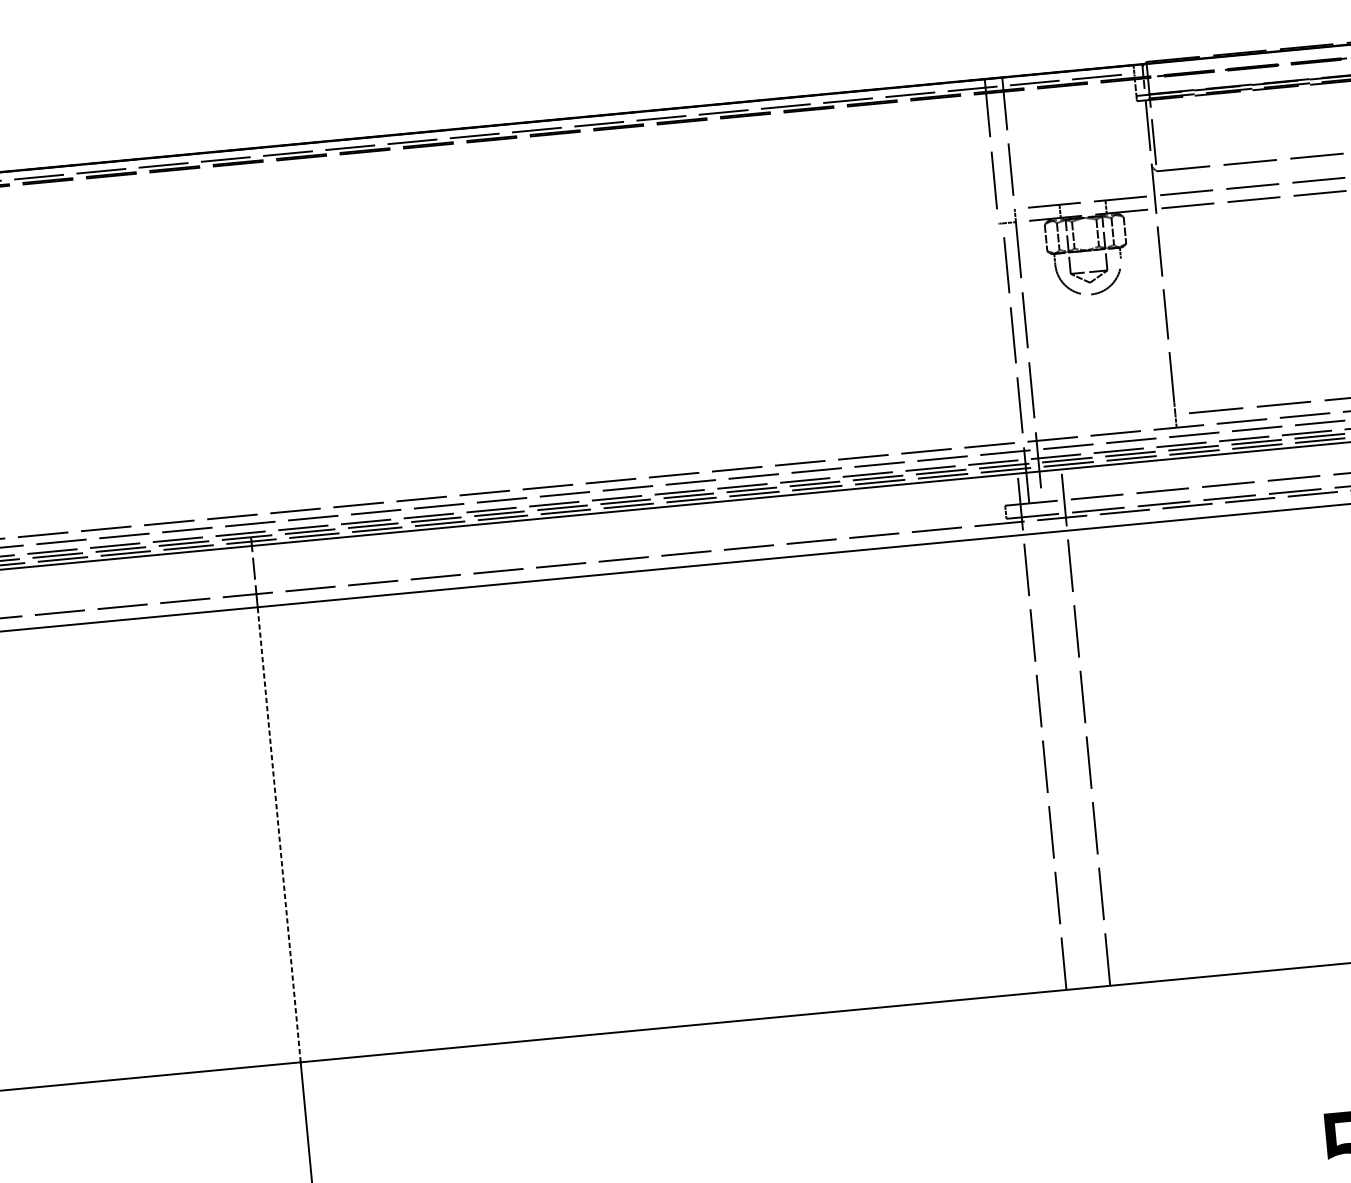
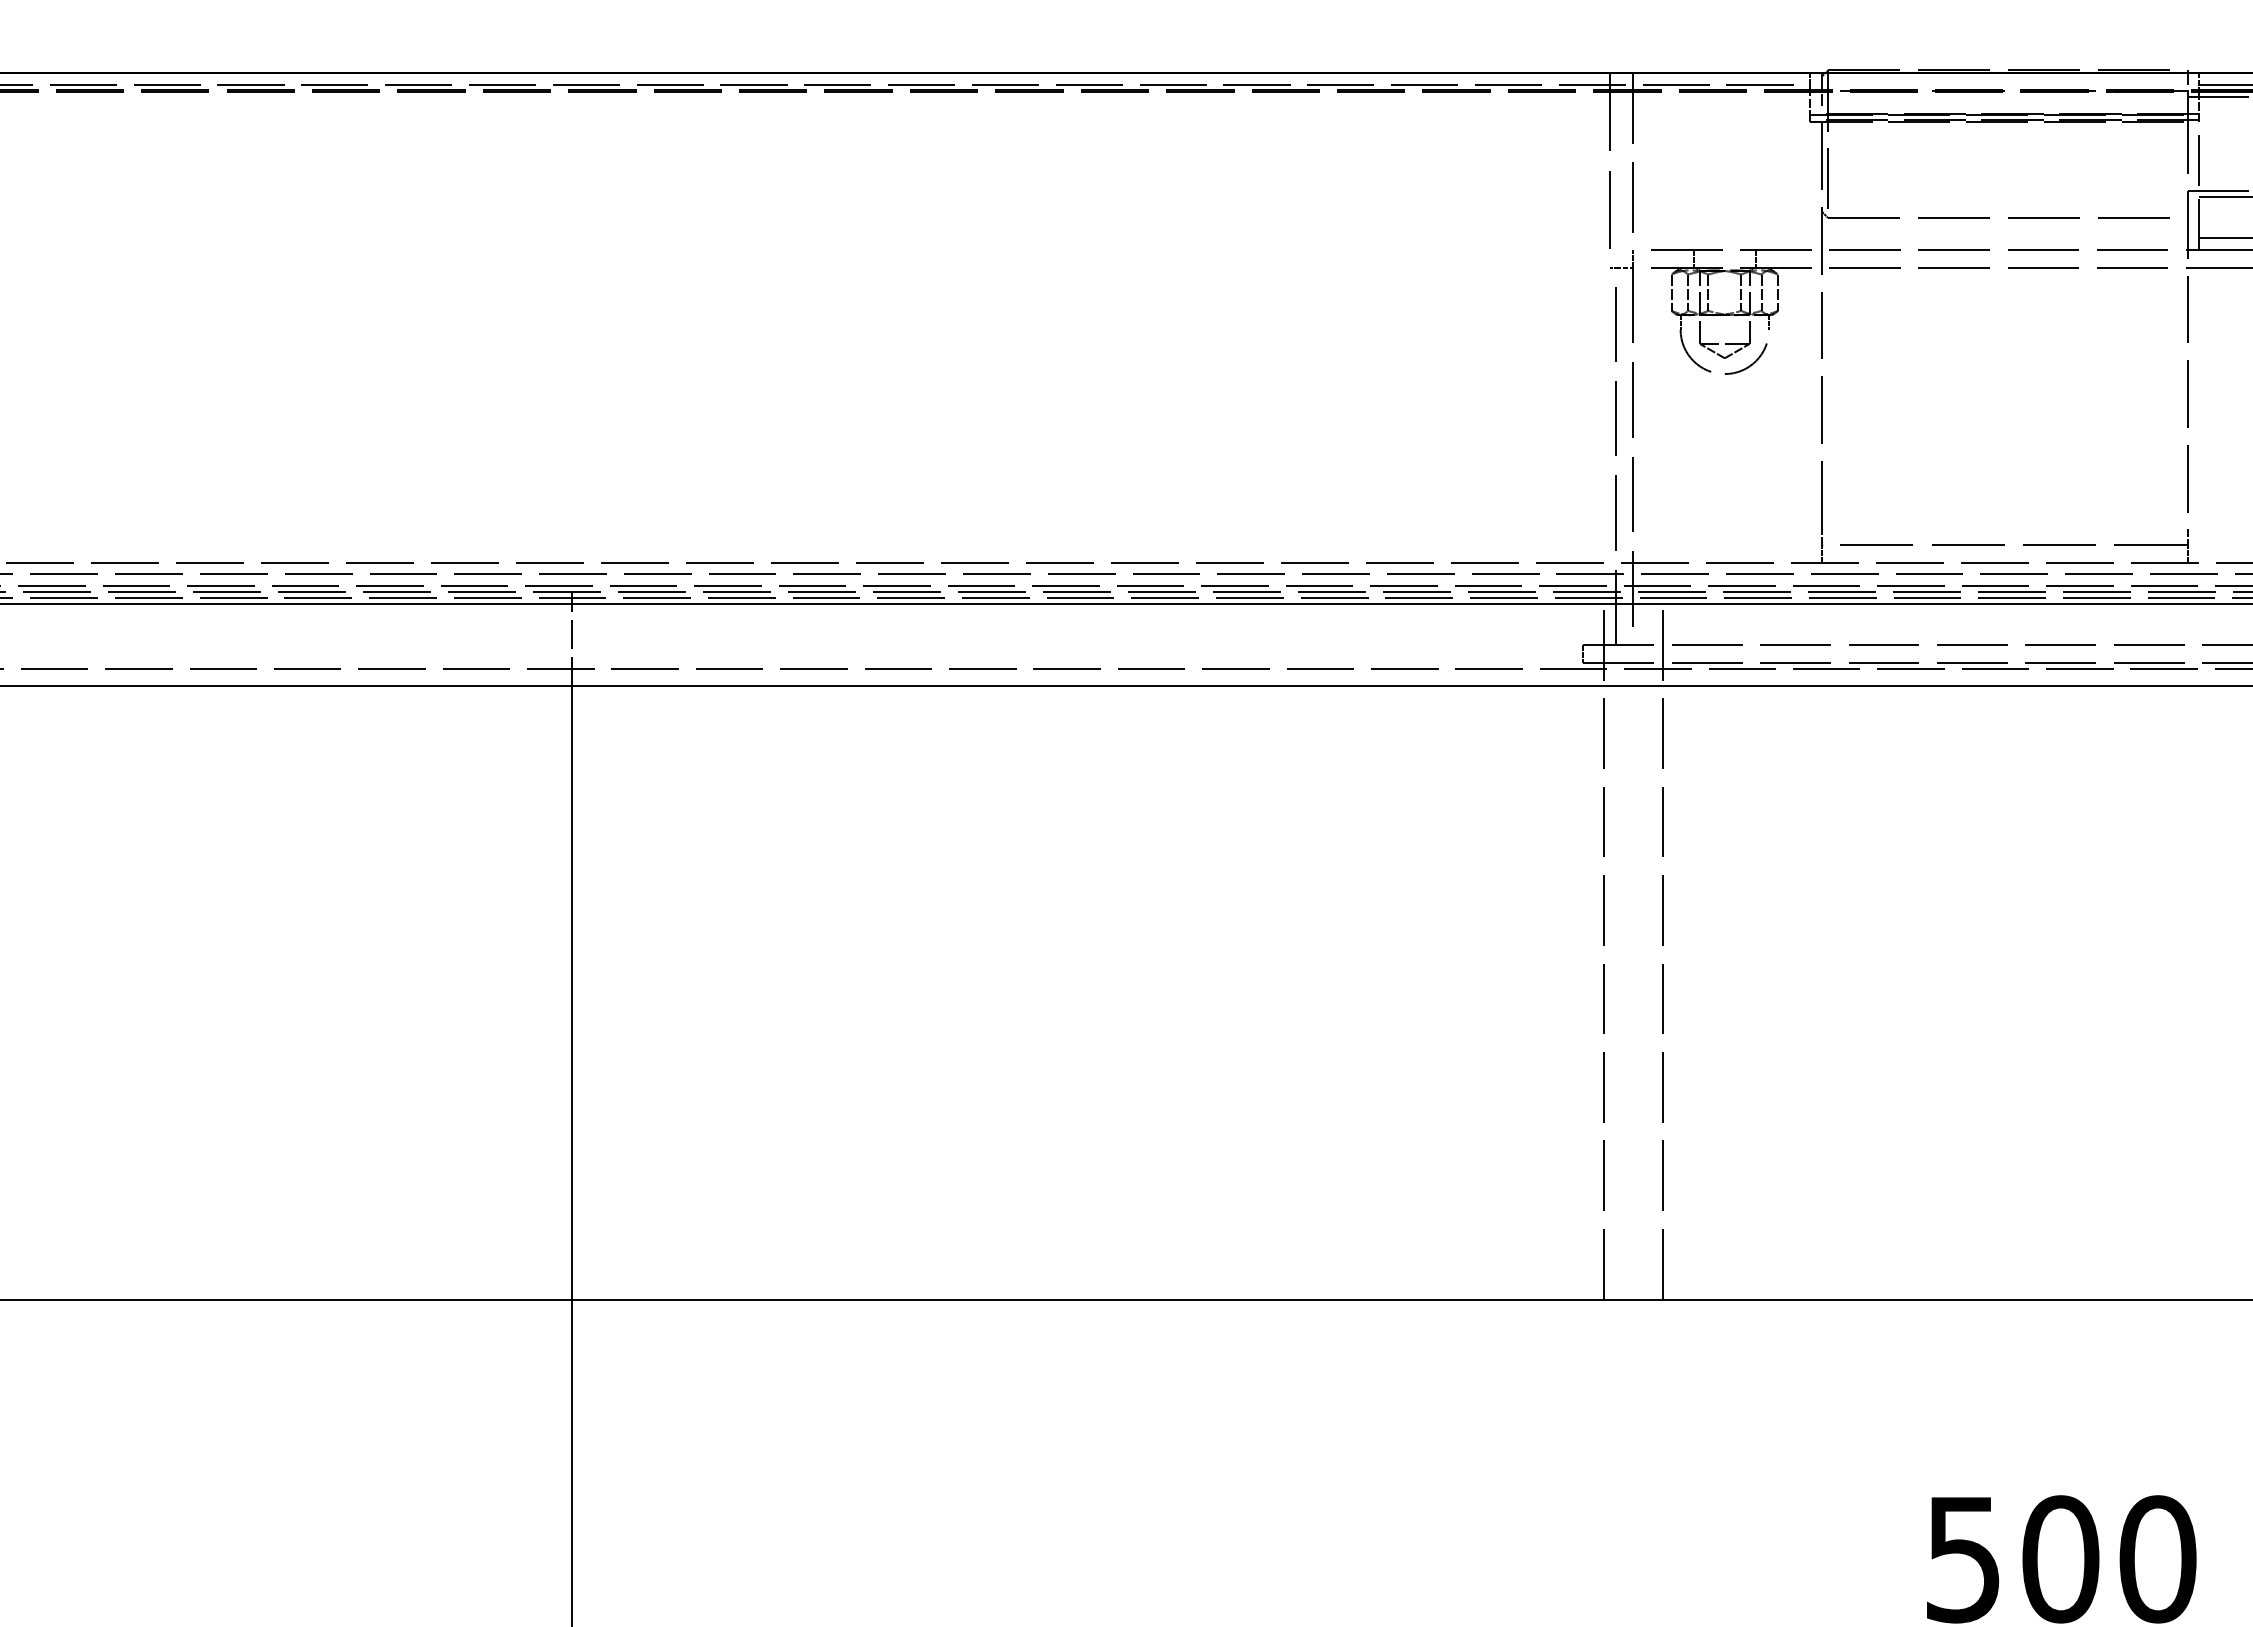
line: (279, 835) -> (572, 993), dashed -> solid

